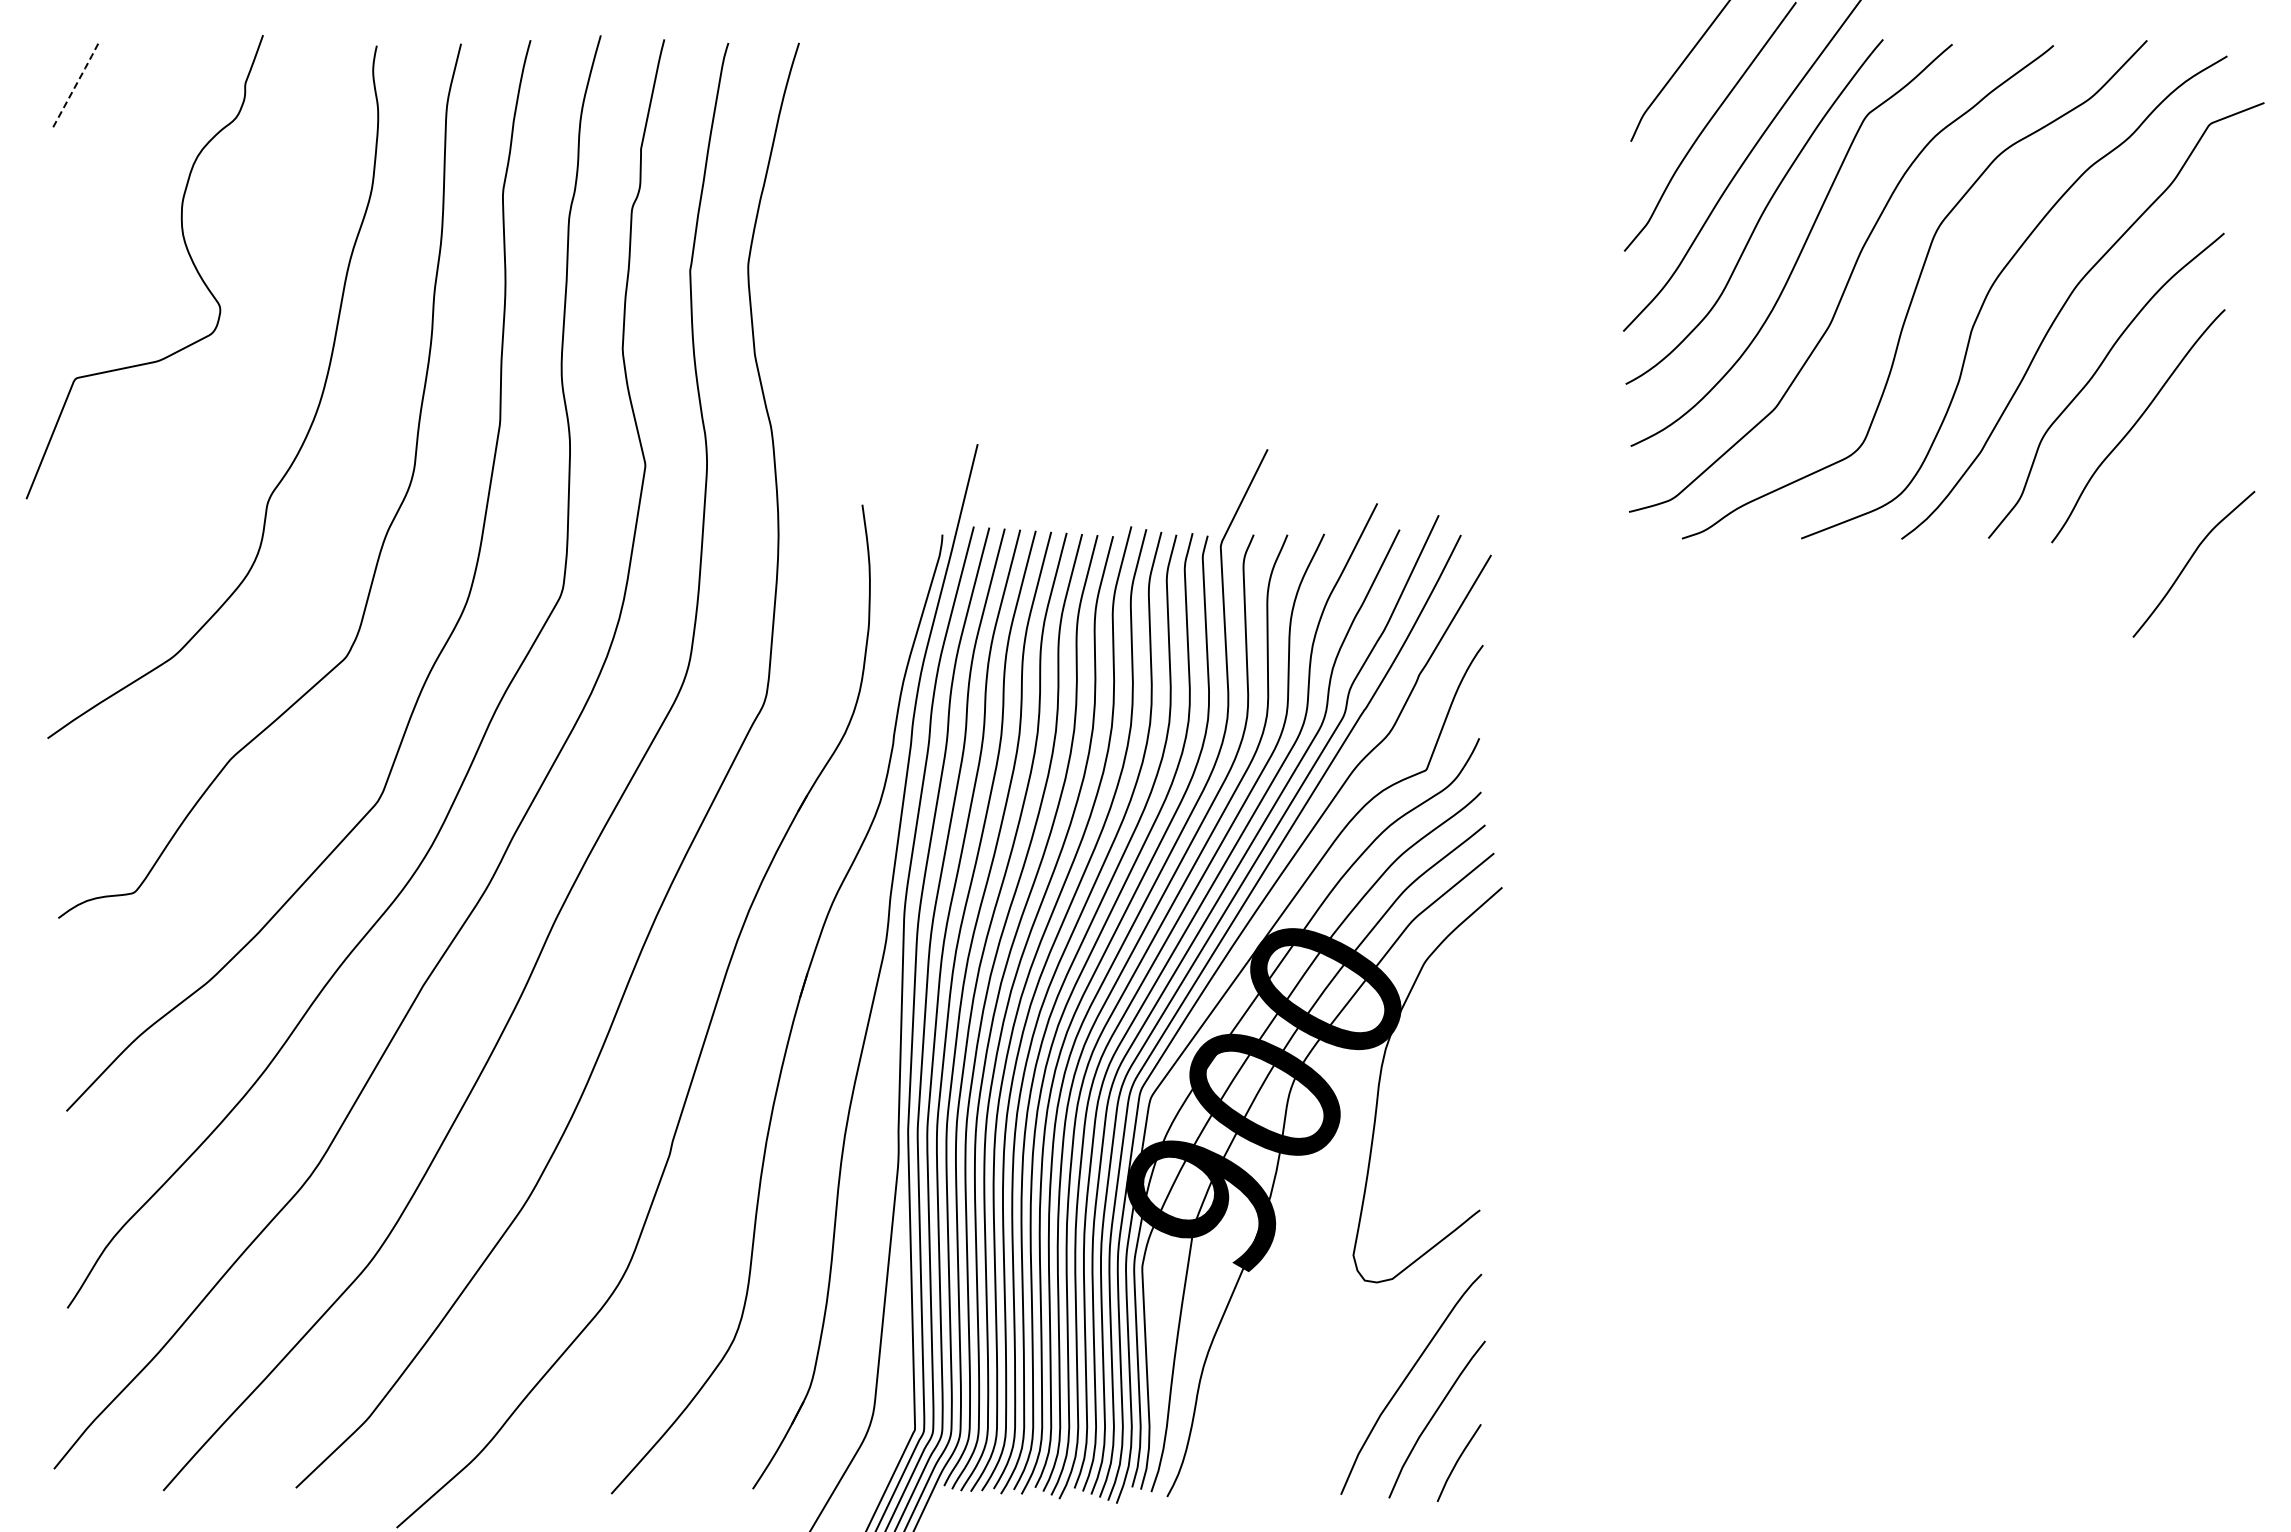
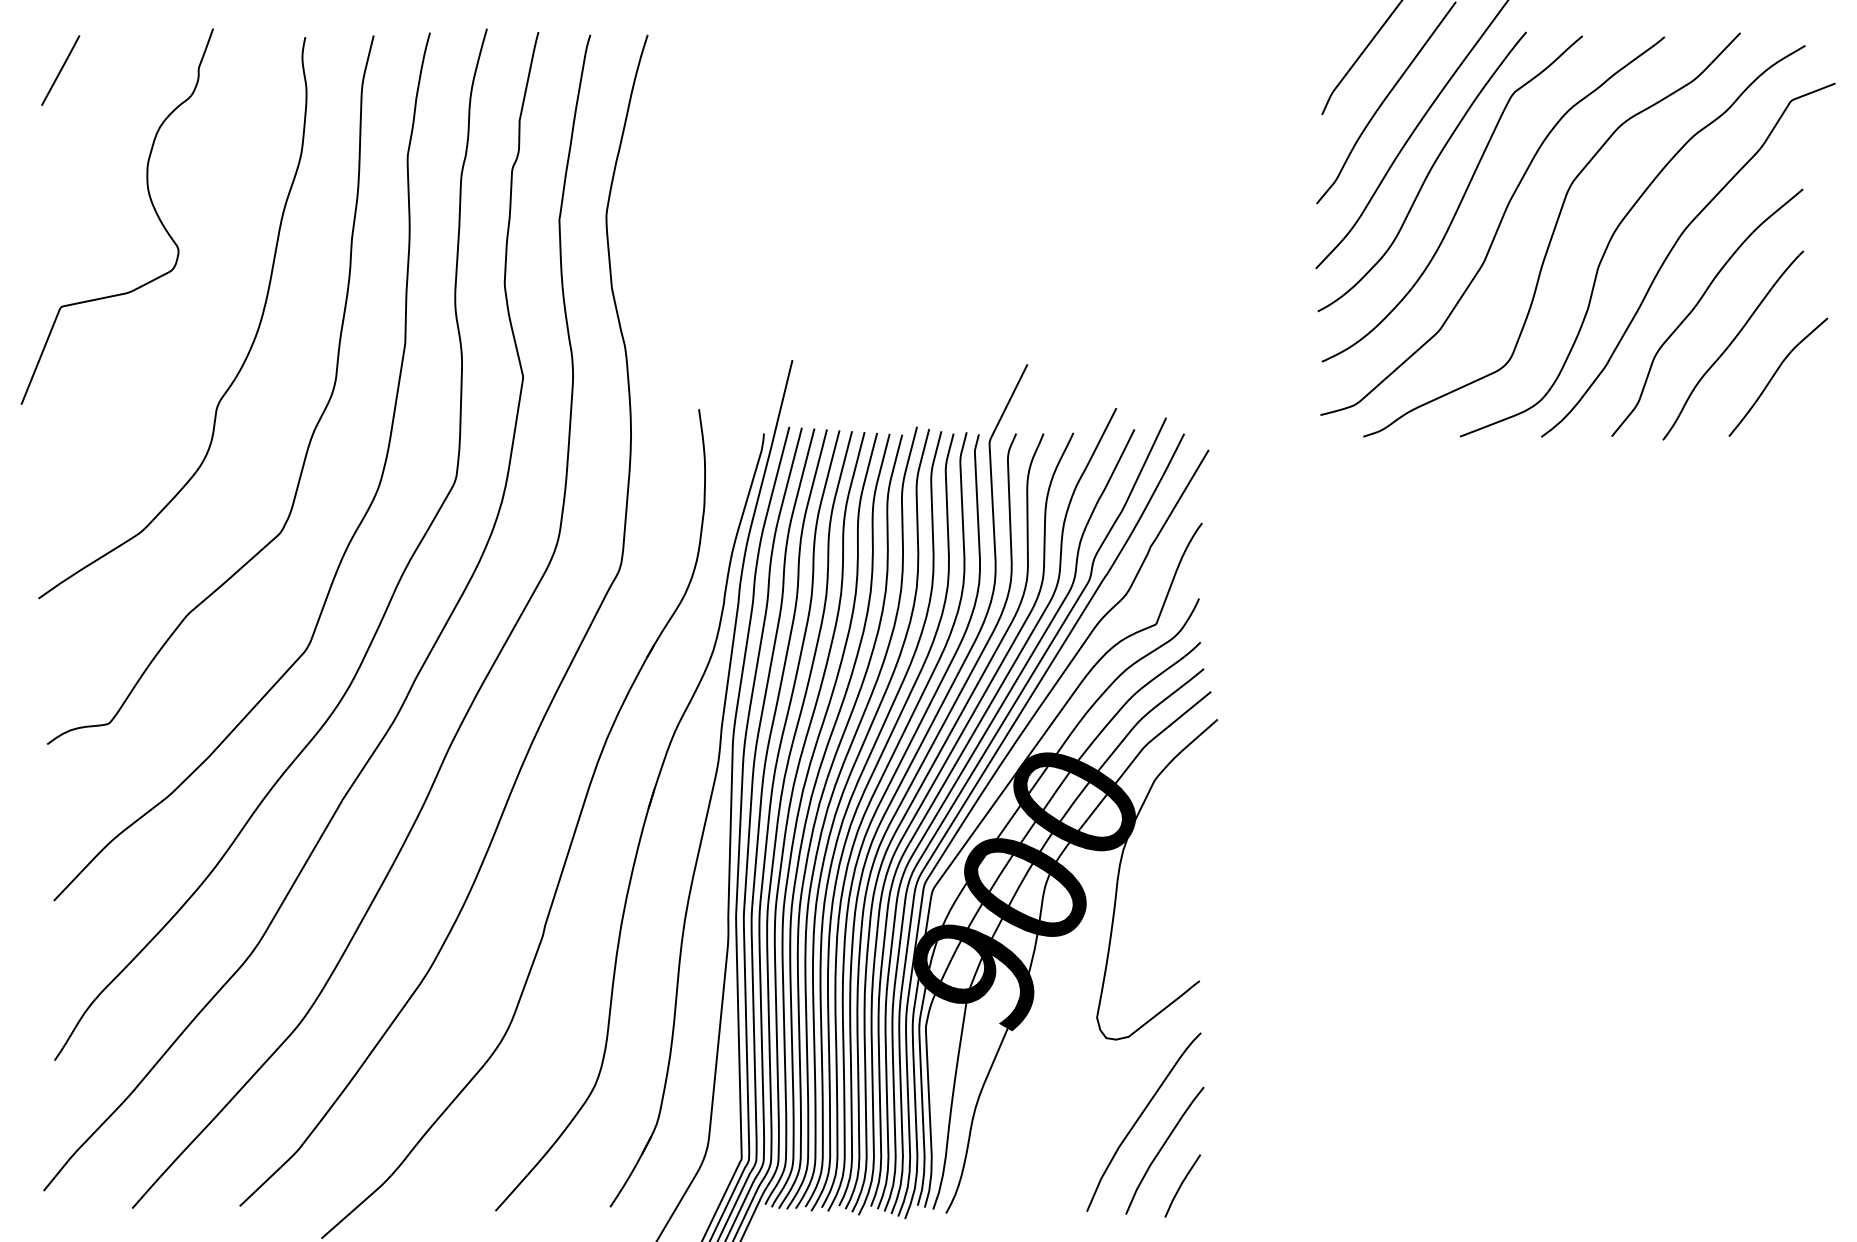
line: (75, 85) -> (61, 69), dashed -> solid
curve: (2189, 562) -> (1774, 375), moved

